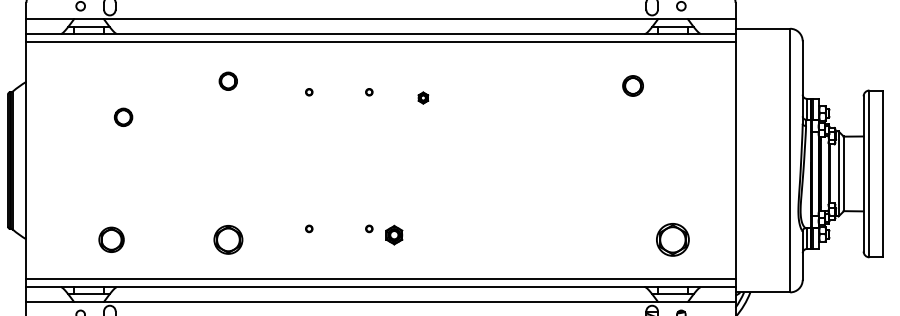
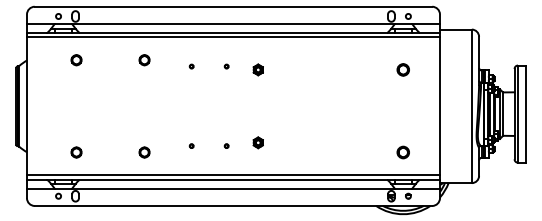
circle: (631, 85) -> (402, 69), moved
part: (422, 97) -> (257, 69), size x1.67
part: (123, 117) -> (76, 60), moved
part: (393, 234) -> (257, 142), moved
part: (111, 239) -> (76, 152), size x0.71
part: (228, 239) -> (144, 152), size x0.62
part: (671, 239) -> (402, 152), size x0.62

